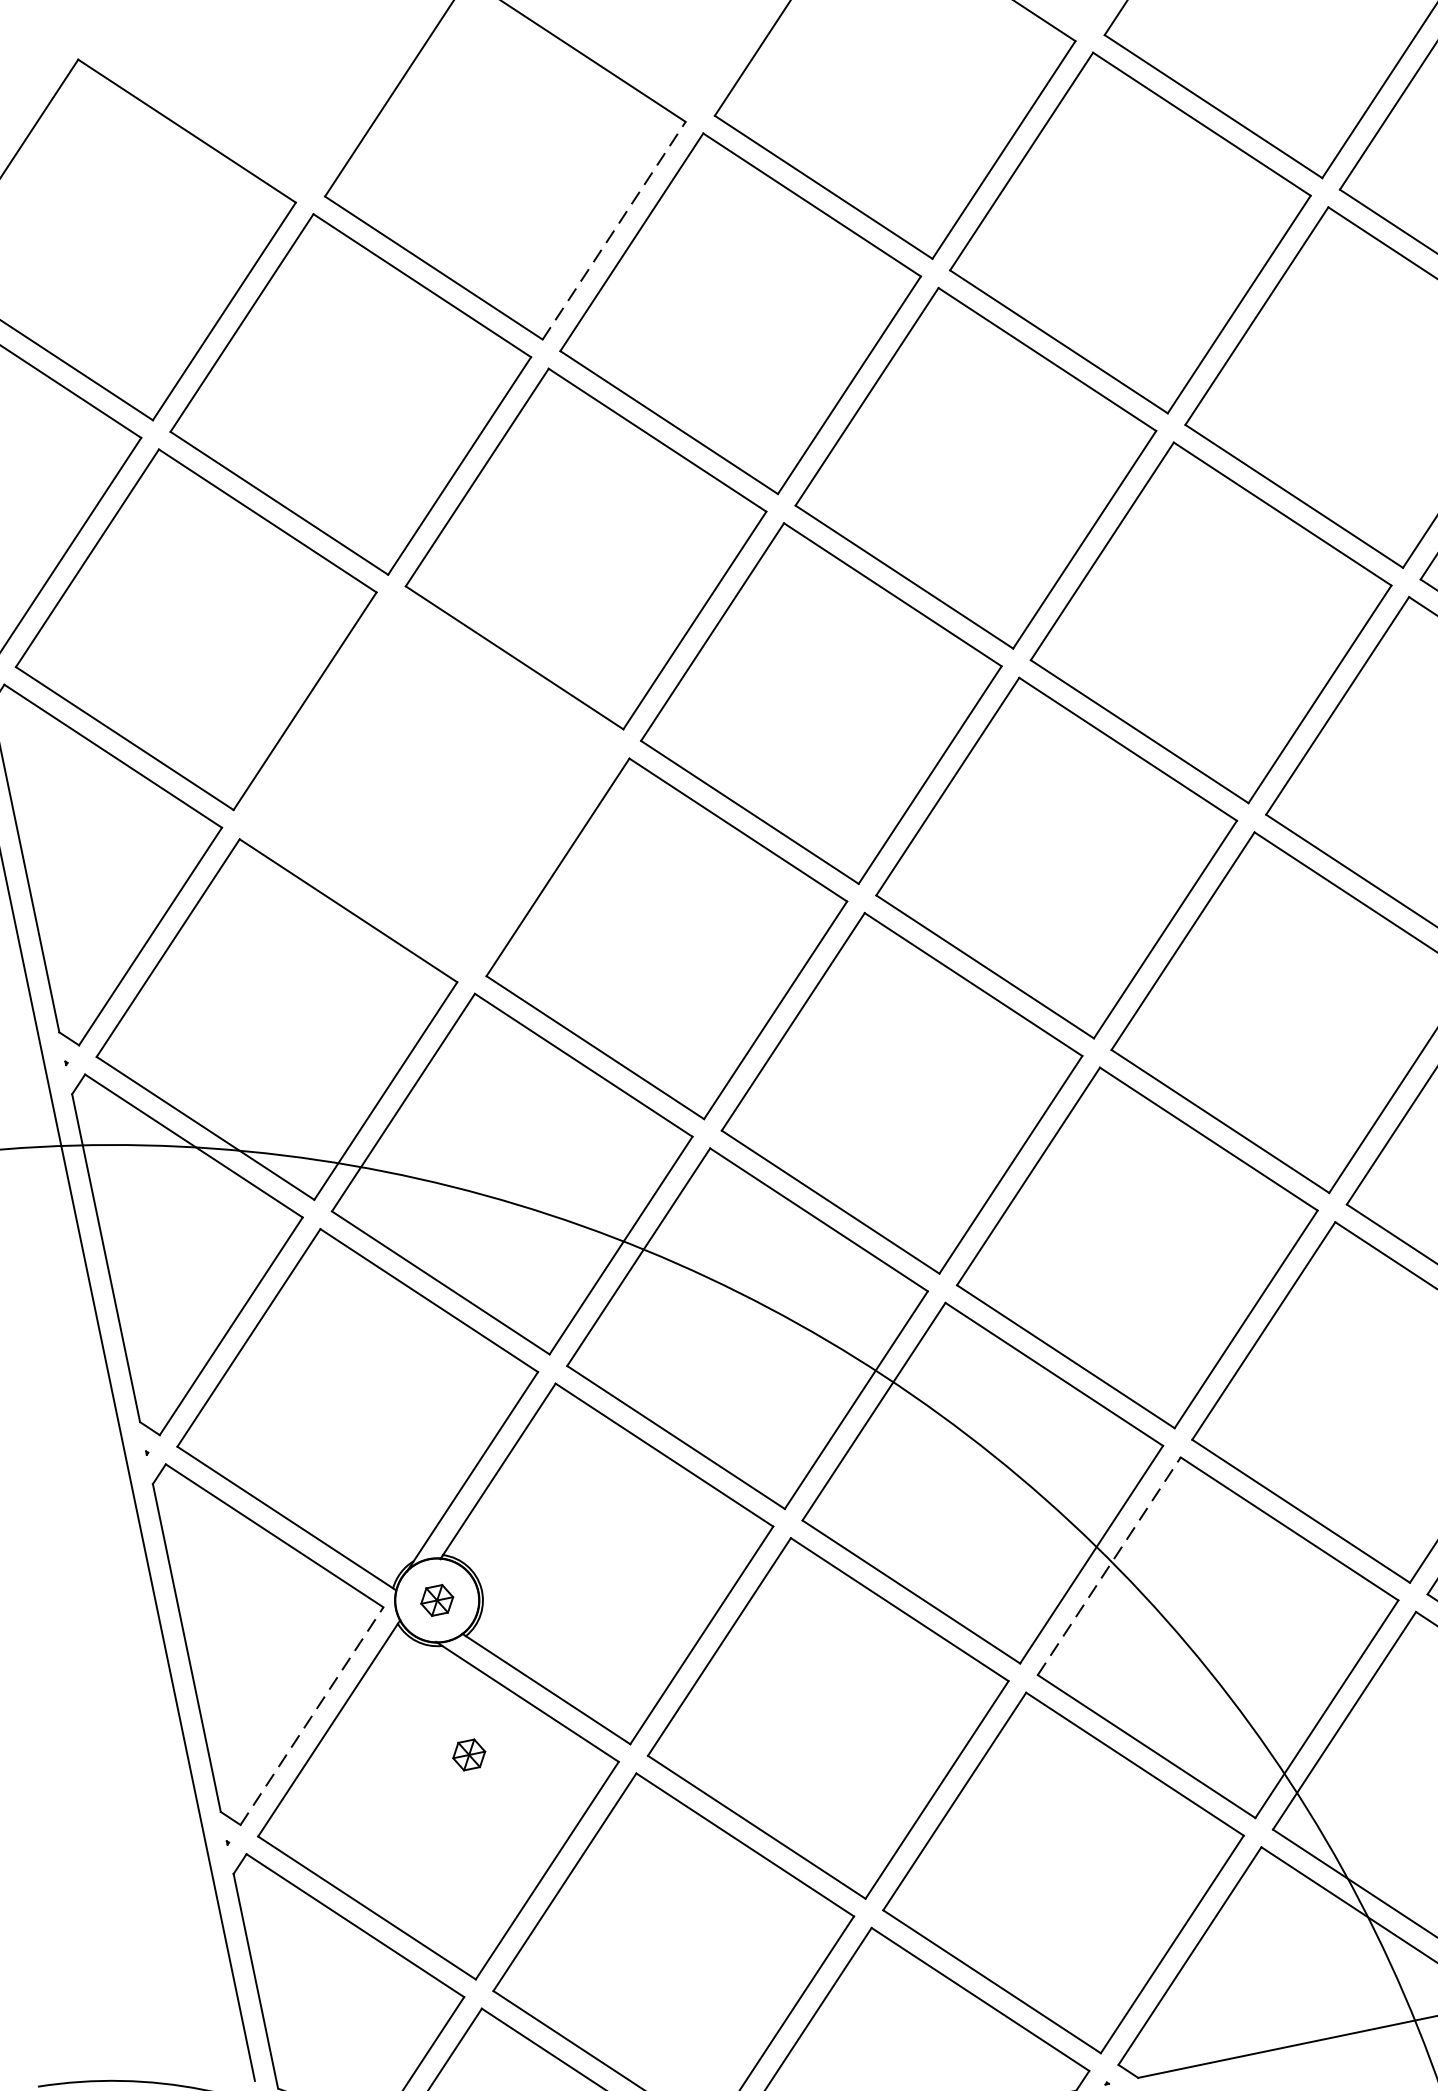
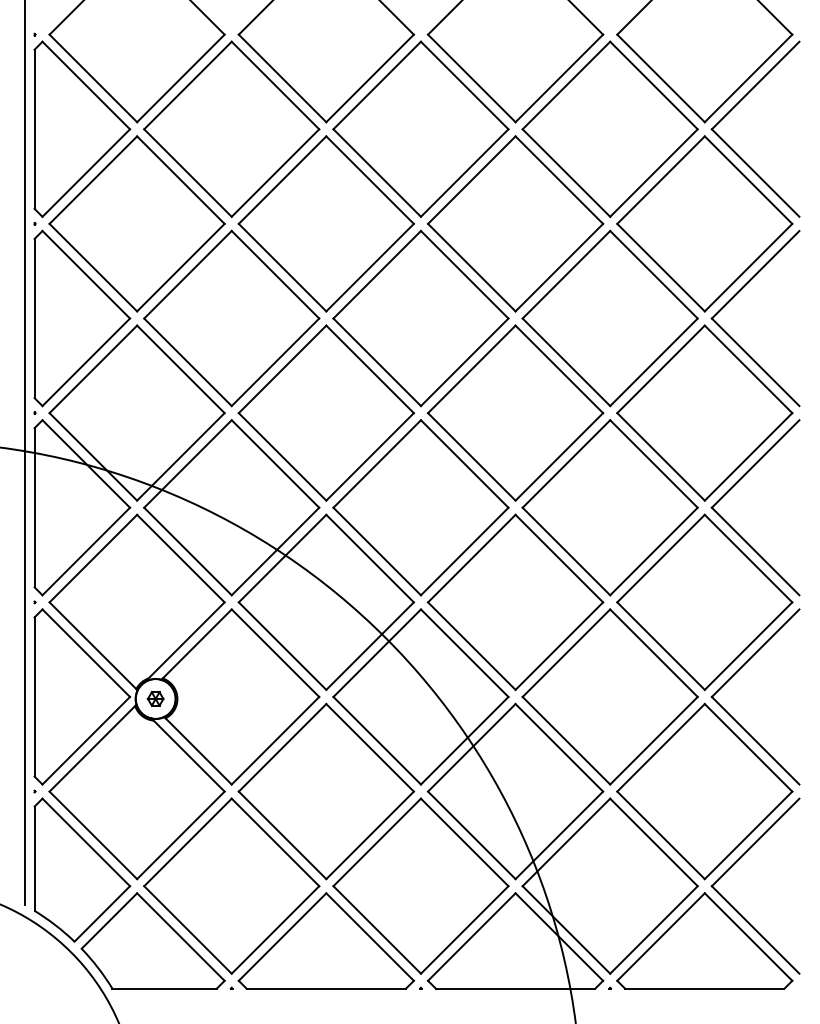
line: (615, 230) -> (370, 78), dashed -> solid
part: (431, 784) -> (231, 318), added
line: (1108, 1565) -> (471, 747), dashed -> solid
line: (312, 1715) -> (86, 740), dashed -> solid
part: (468, 1754) -> (155, 773), removed

